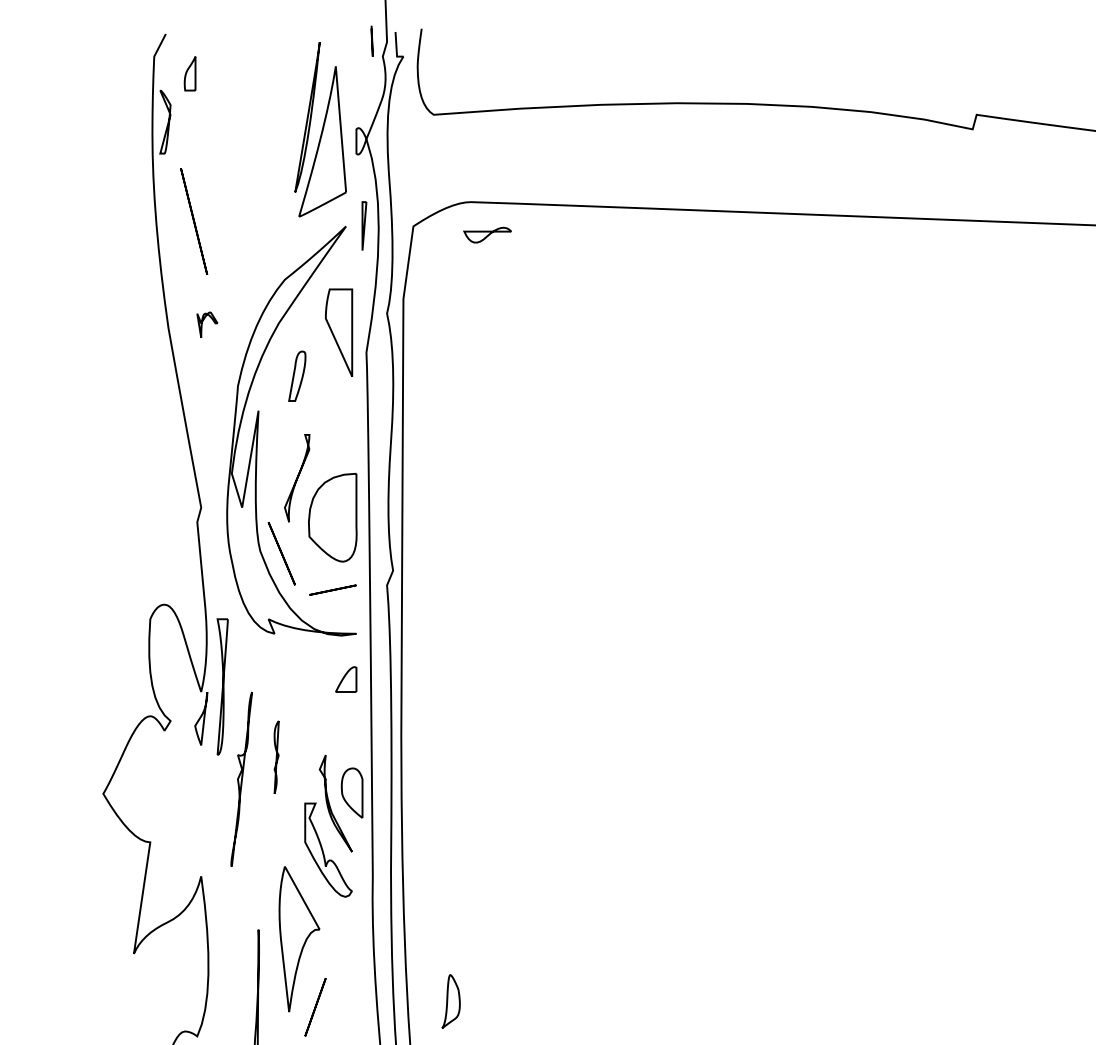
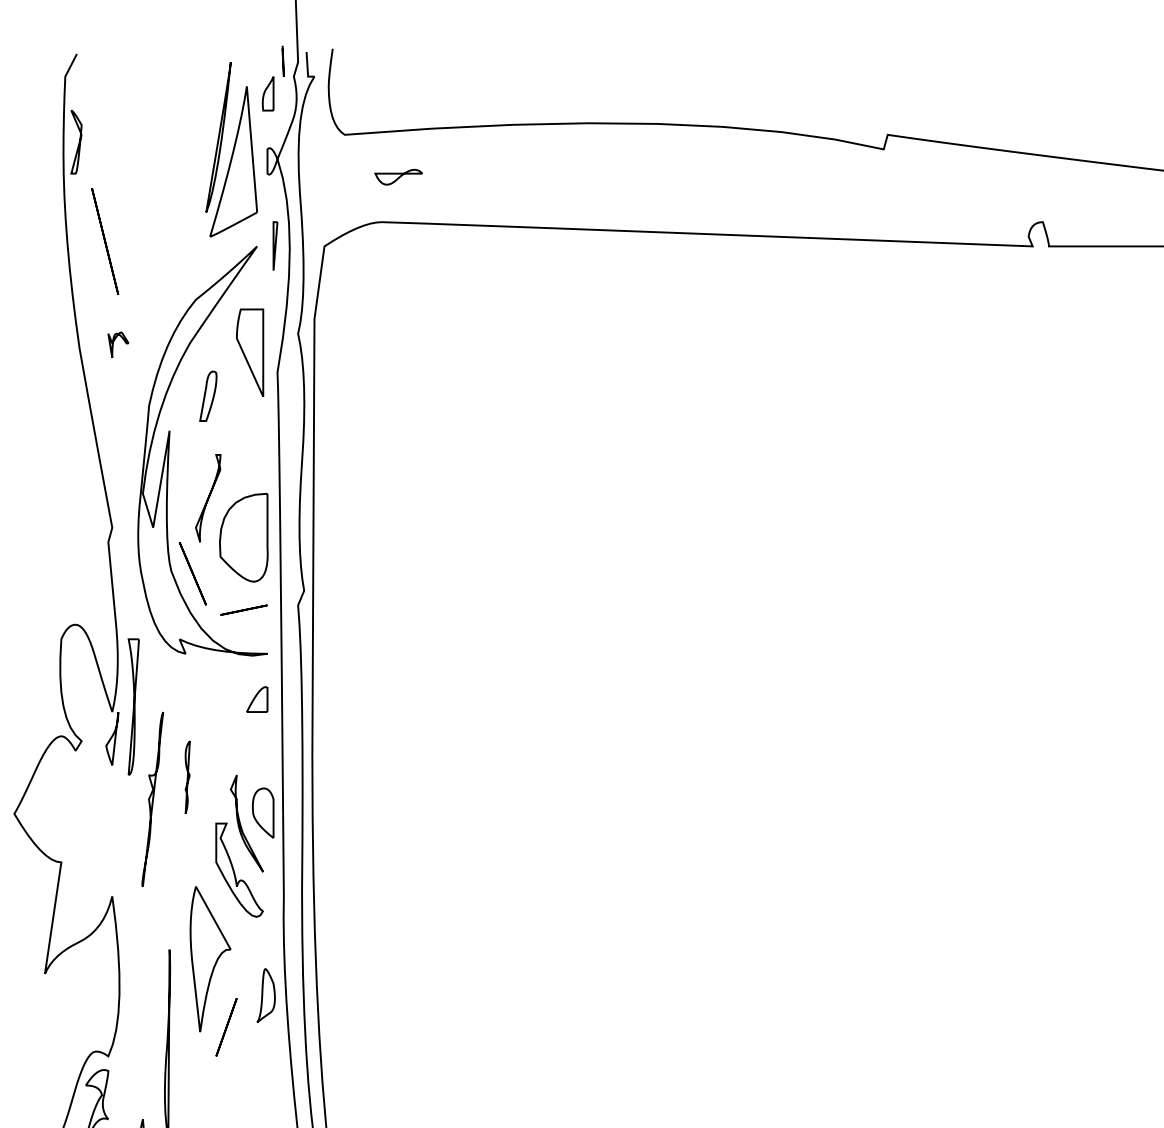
part: (189, 73) -> (267, 93), moved
part: (487, 234) -> (398, 176), moved
part: (450, 1001) -> (265, 995), moved

